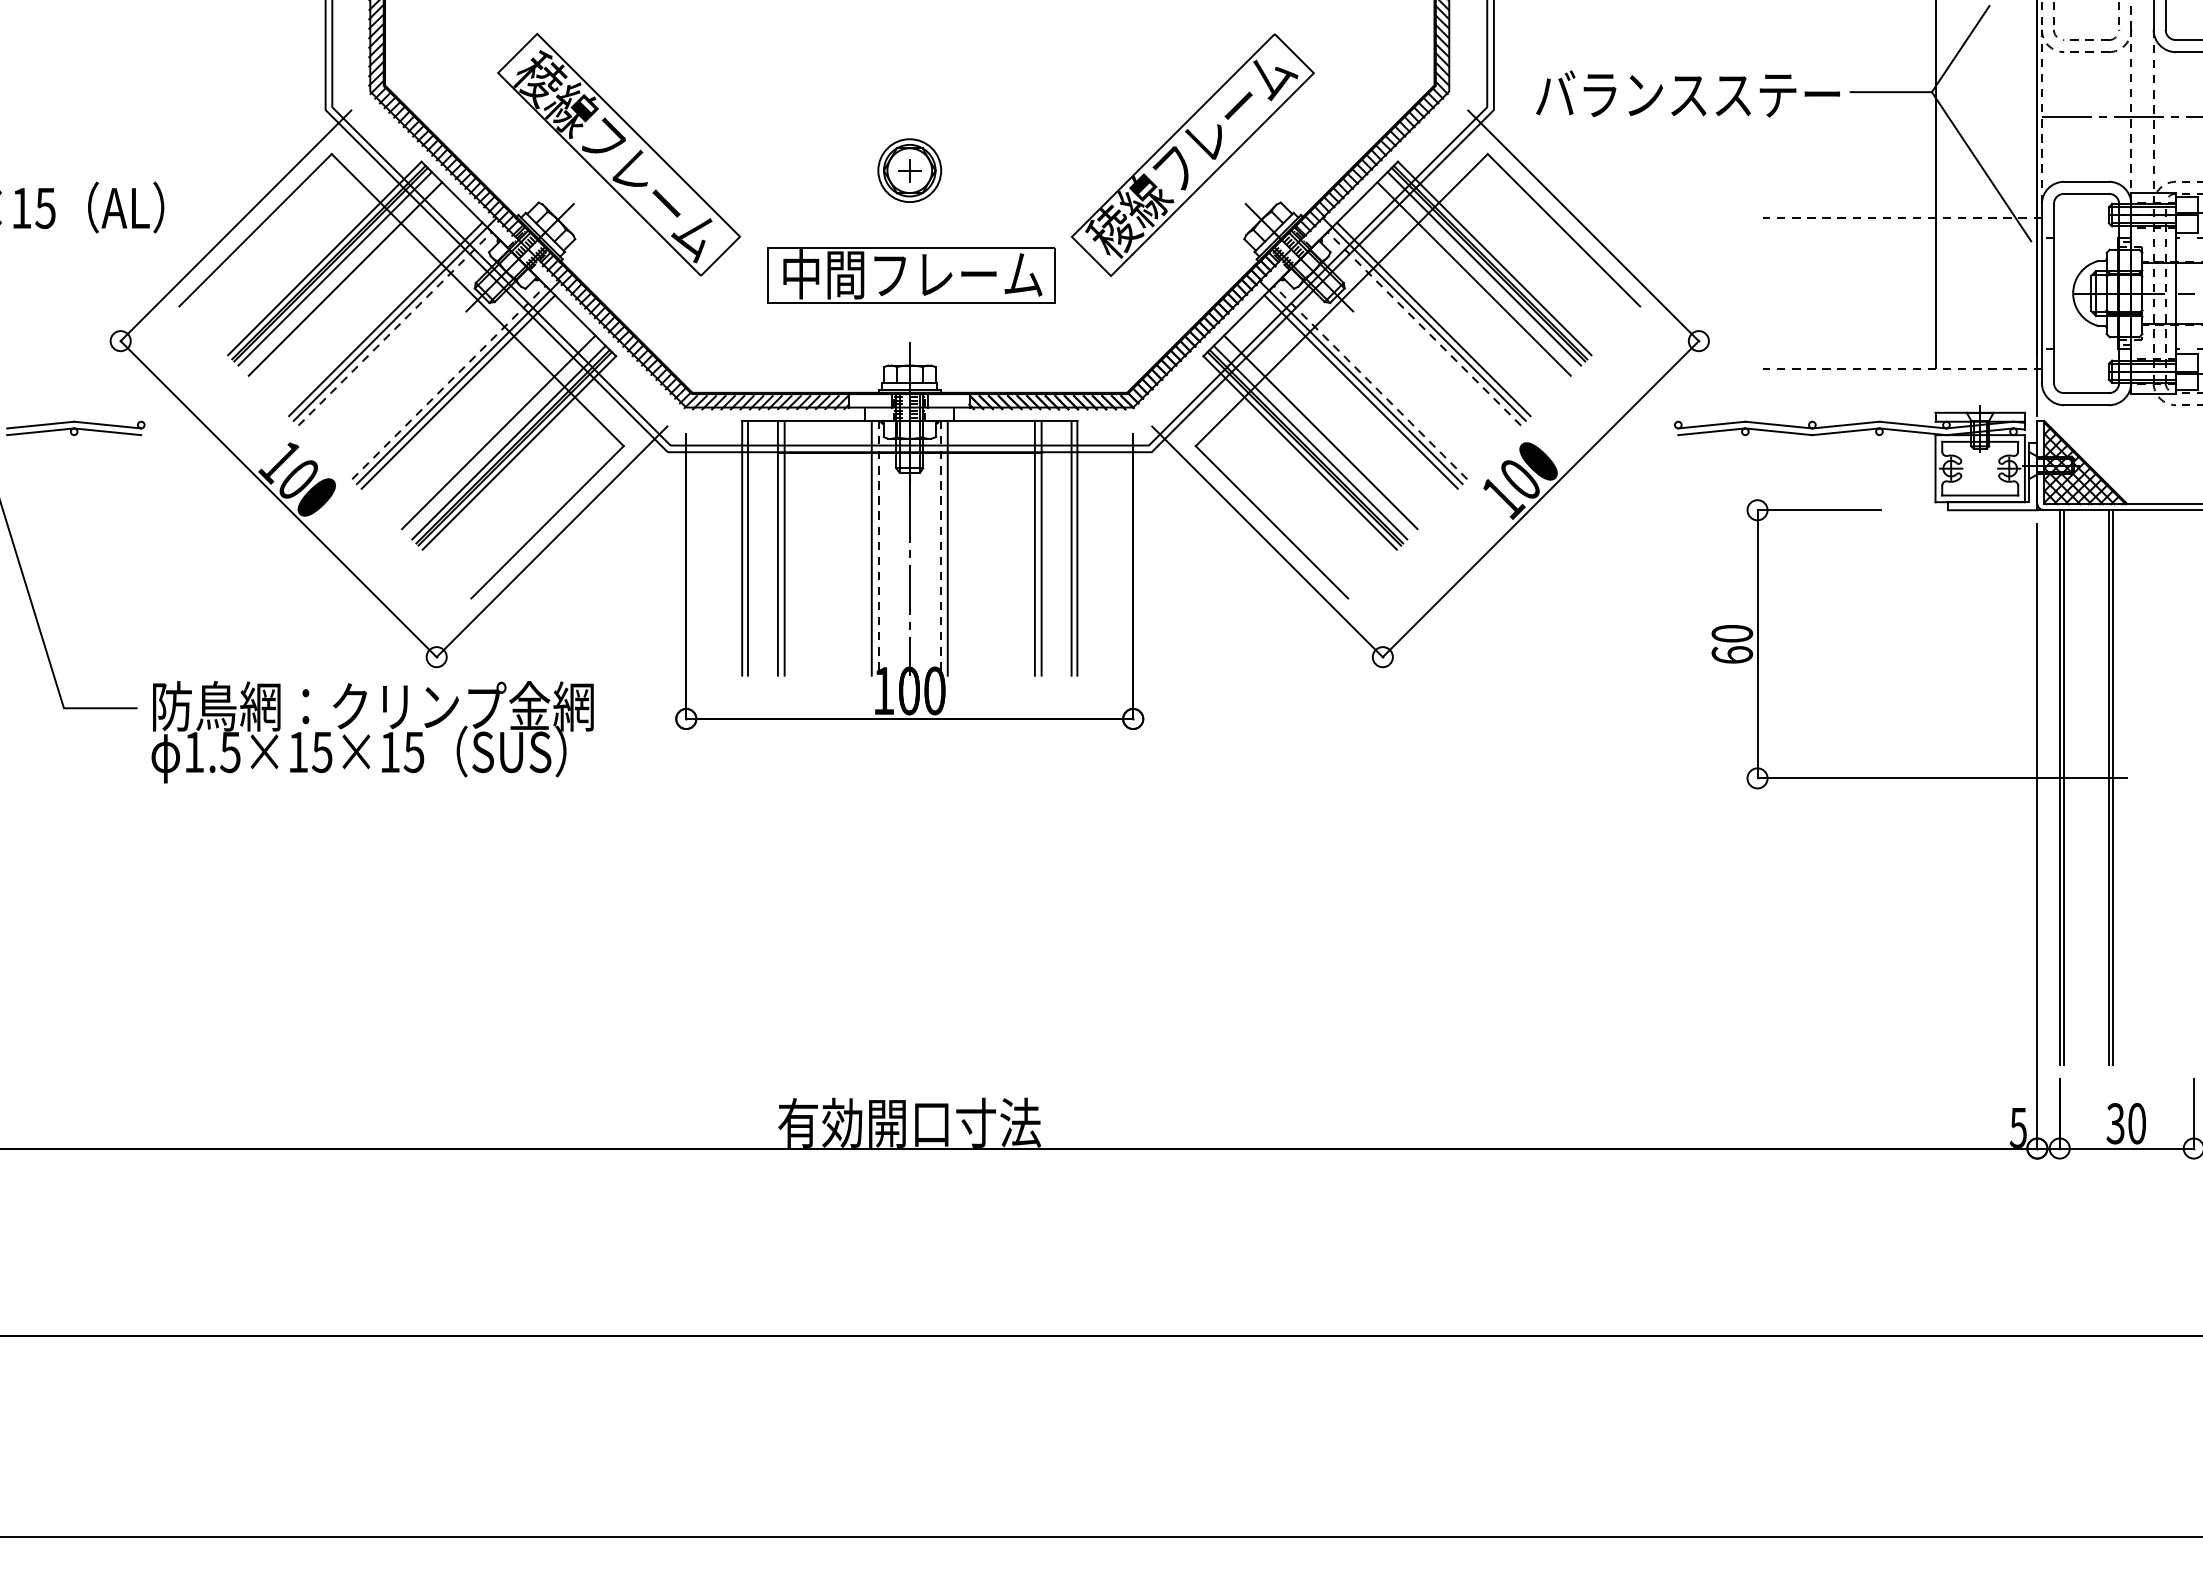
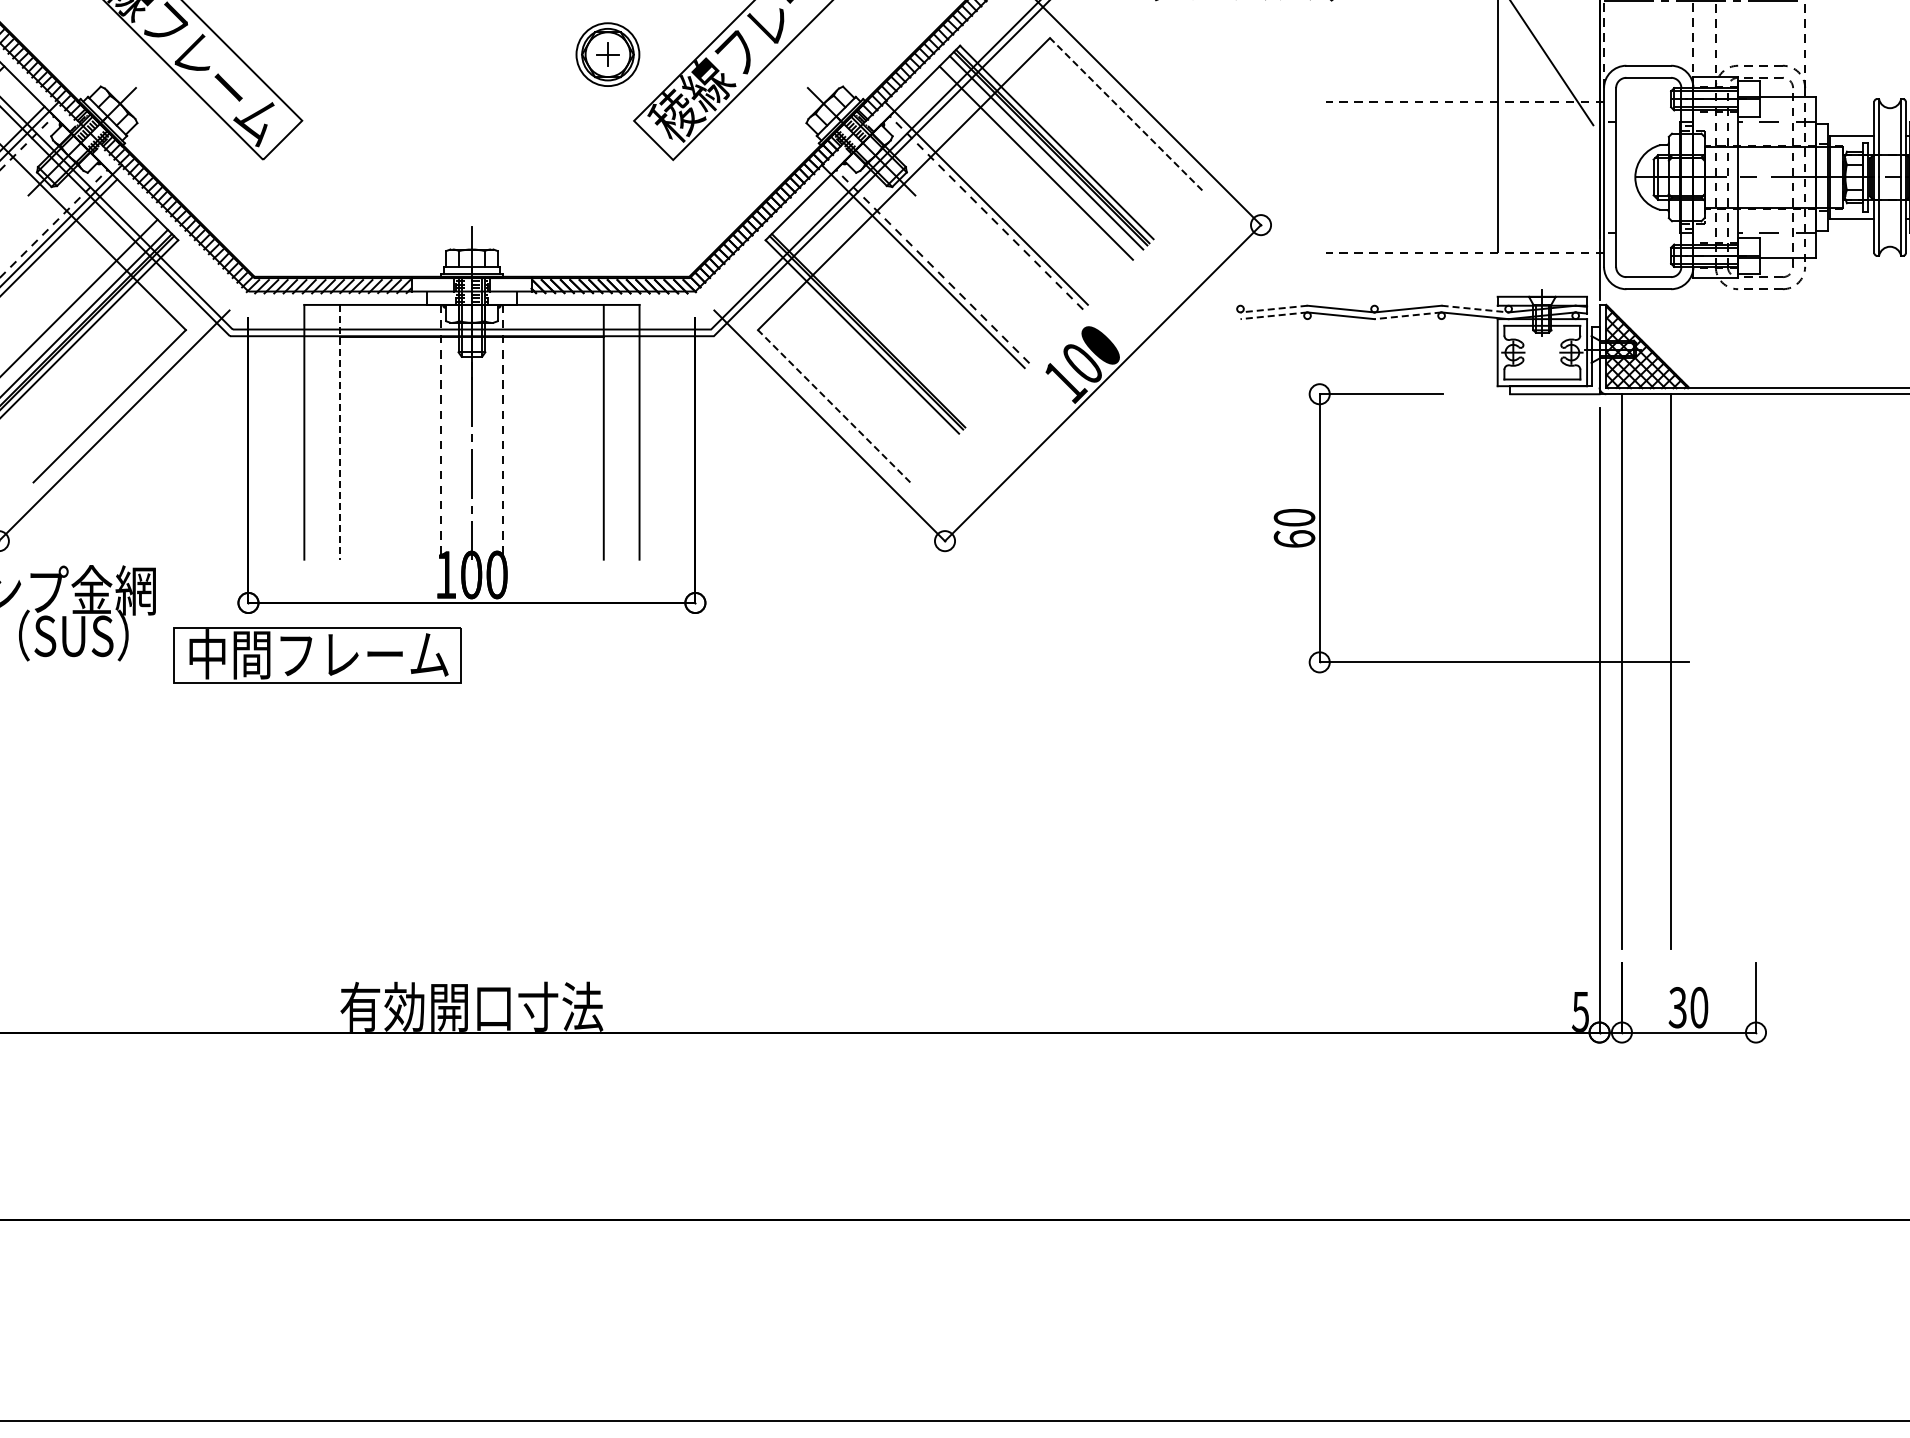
part: (909, 170) -> (607, 54), moved
line: (1563, 230) -> (1125, 114), solid -> dashed
part: (911, 275) -> (317, 655), moved
line: (1433, 319) -> (995, 203), removed
line: (1360, 391) -> (922, 275), removed
line: (1711, 425) -> (1273, 309), solid -> dashed
line: (1912, 425) -> (1474, 309), solid -> dashed
line: (1711, 431) -> (1273, 315), solid -> dashed
line: (1845, 431) -> (1407, 315), solid -> dashed
line: (1320, 432) -> (882, 316), removed
line: (1310, 442) -> (872, 326), removed
line: (1271, 522) -> (833, 406), solid -> dashed
line: (747, 547) -> (309, 431), removed
line: (784, 547) -> (346, 431), removed
line: (871, 547) -> (433, 431), removed
line: (947, 547) -> (509, 431), removed
line: (1034, 547) -> (596, 431), removed
line: (1071, 547) -> (633, 431), removed
line: (777, 548) -> (339, 432), solid -> dashed
line: (2064, 787) -> (1626, 671), removed
line: (2113, 787) -> (1675, 671), removed

